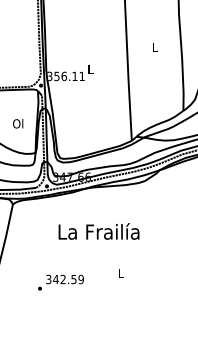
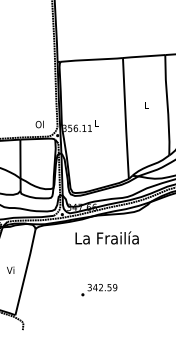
text: (17, 123) -> (39, 124), moved
text: (98, 230) -> (106, 237), moved
text: (61, 283) -> (99, 290), moved

